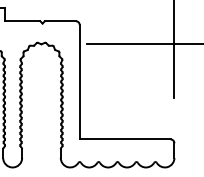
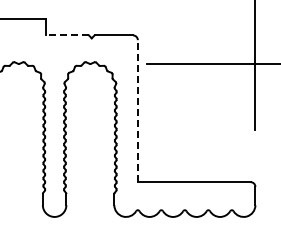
line: (23, 21) -> (67, 35), solid -> dashed
line: (79, 81) -> (137, 110), solid -> dashed

